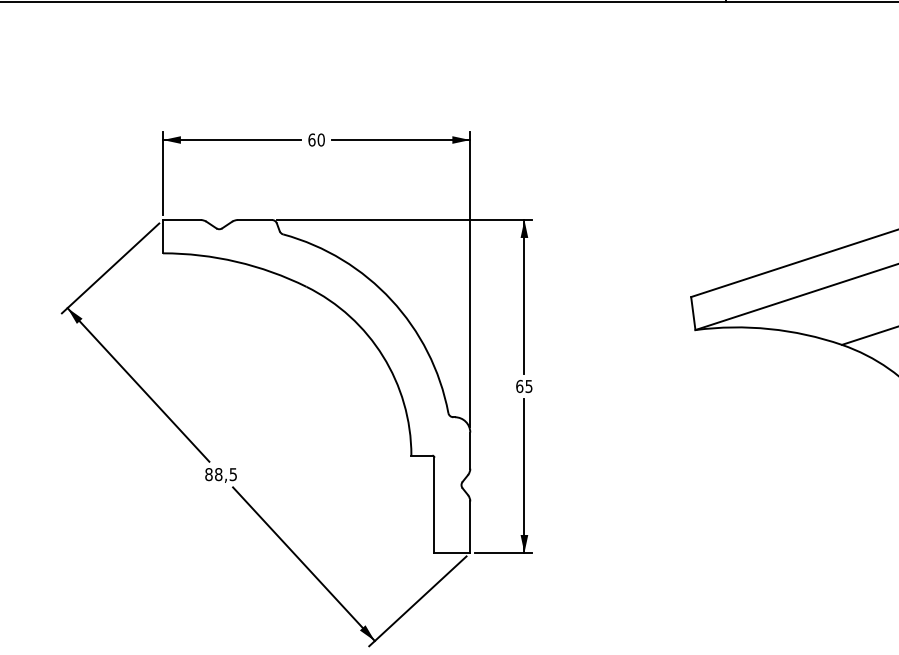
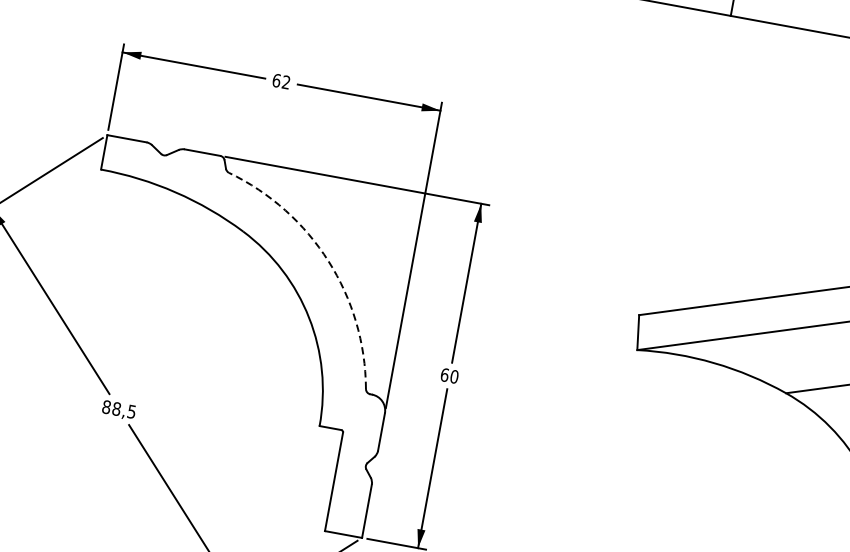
text: (320, 139) -> (285, 81), 60 -> 62
arc: (391, 300) -> (328, 261), solid -> dashed
text: (528, 386) -> (453, 376), 65 -> 60

